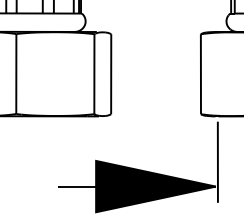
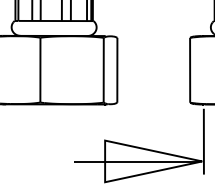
fill: (155, 186) -> (153, 161), removed

